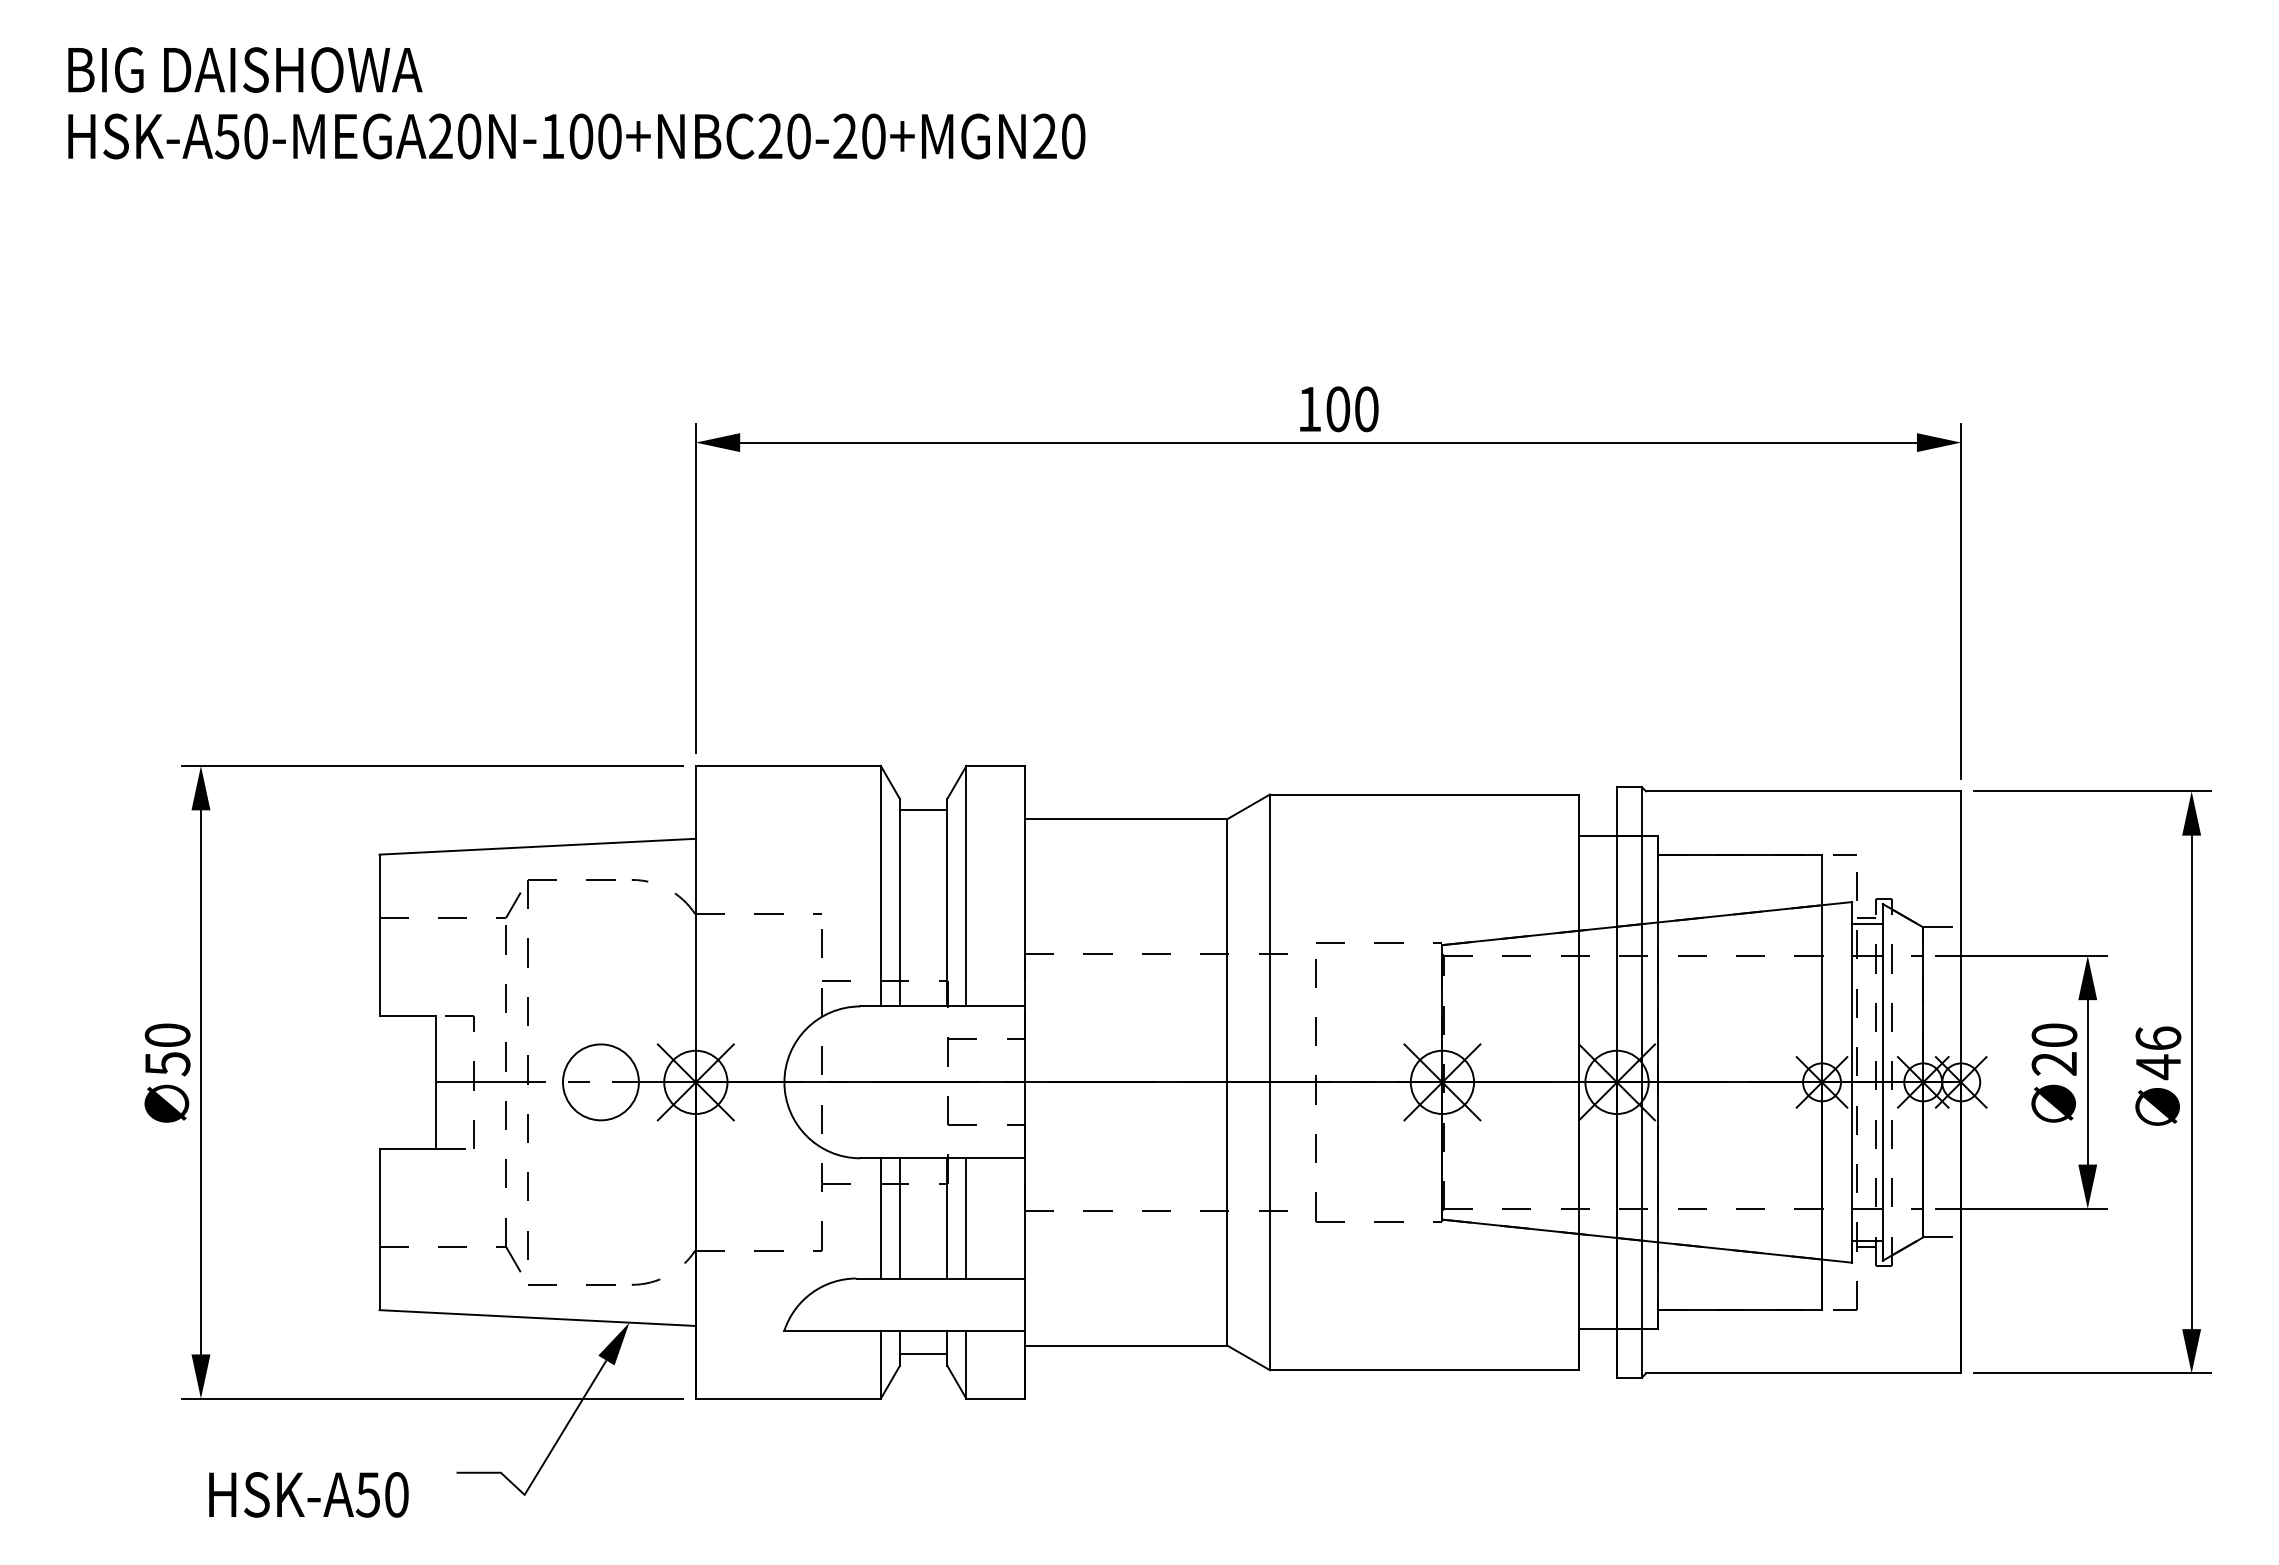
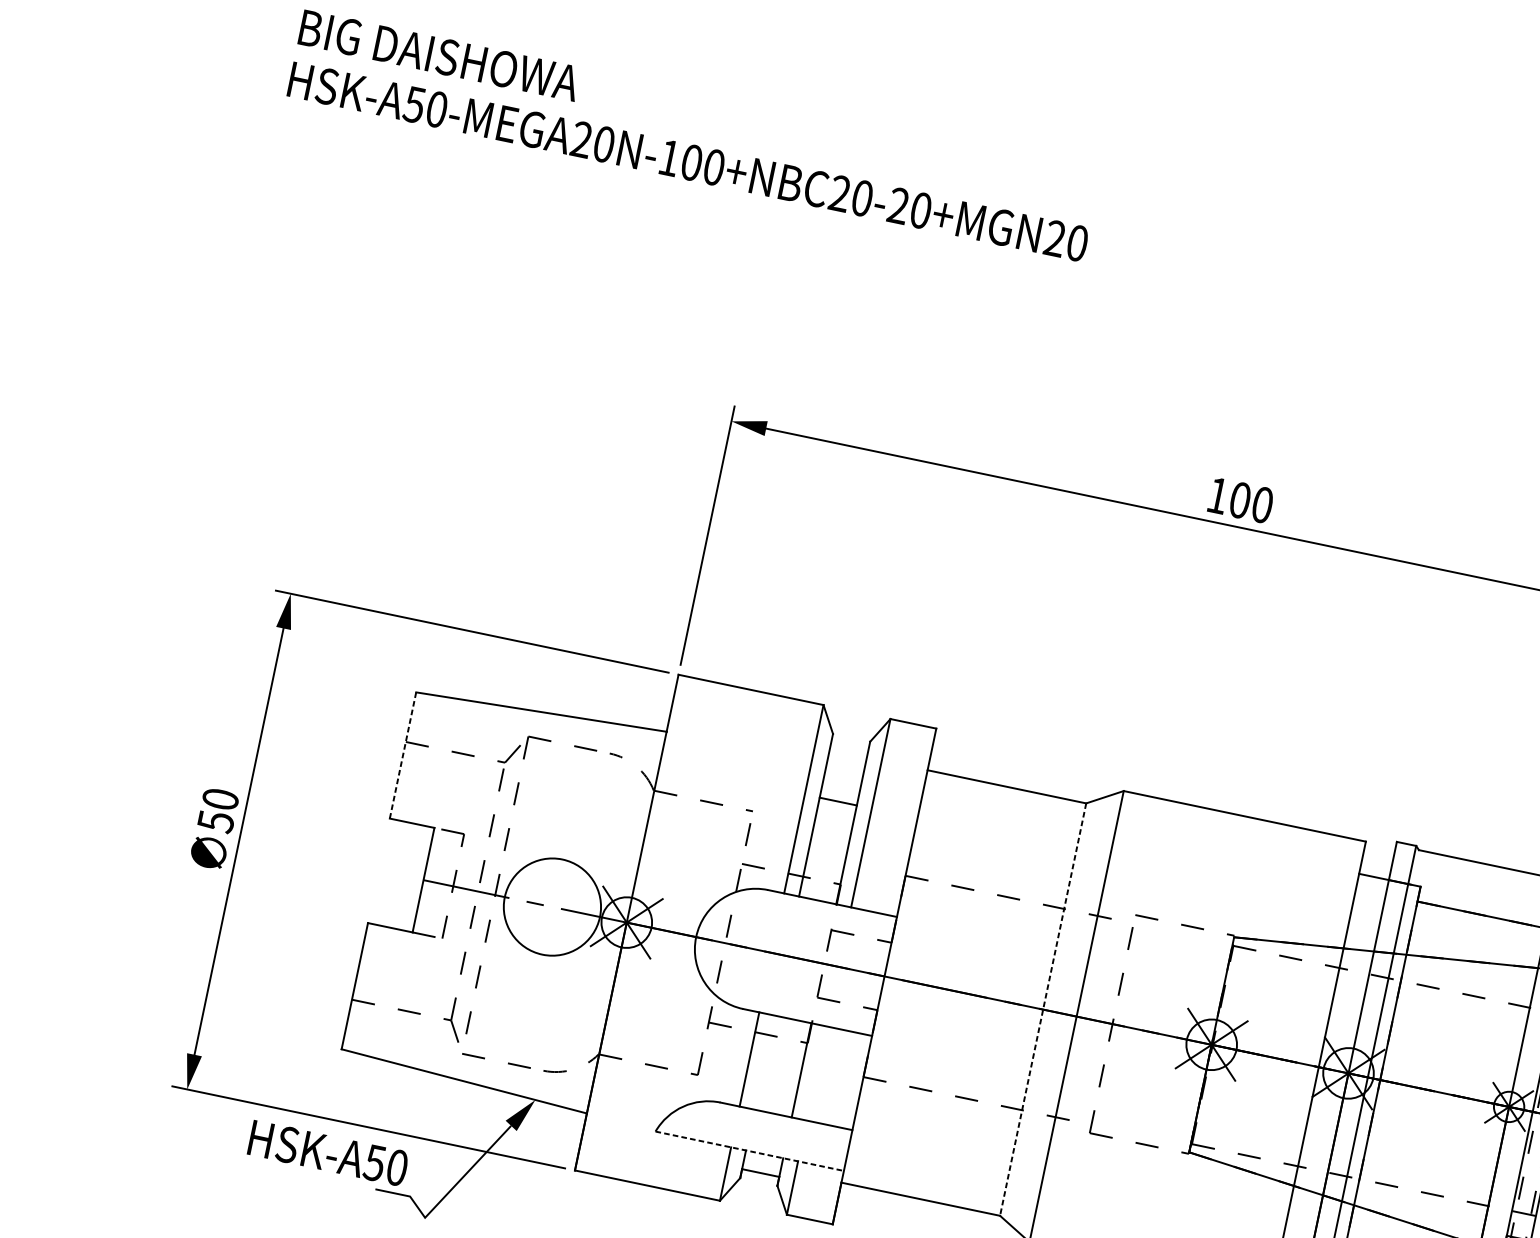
line: (923, 810) -> (838, 801), moved
line: (379, 935) -> (402, 755), solid -> dashed
circle: (600, 1082) -> (552, 907), size x1.6
line: (1227, 1082) -> (1043, 1009), solid -> dashed
line: (899, 1218) -> (764, 1062), removed
line: (966, 1218) -> (816, 1073), removed
line: (905, 1330) -> (750, 1151), solid -> dashed
text: (308, 1494) -> (328, 1153), moved

